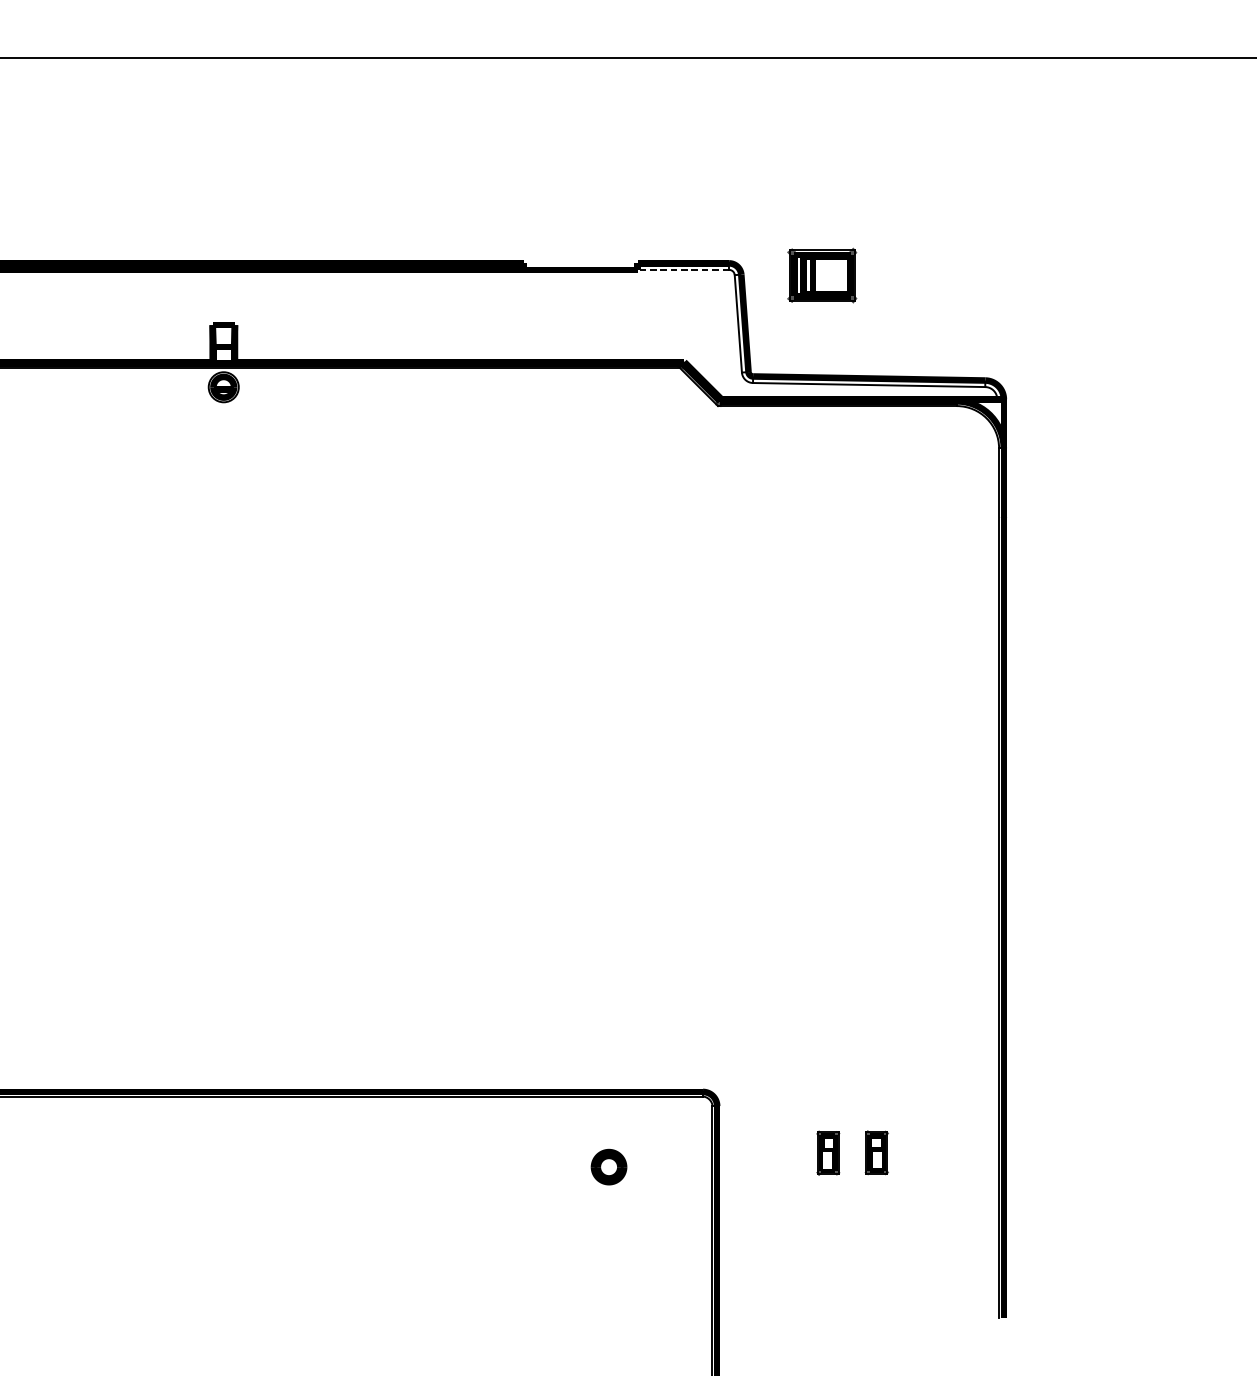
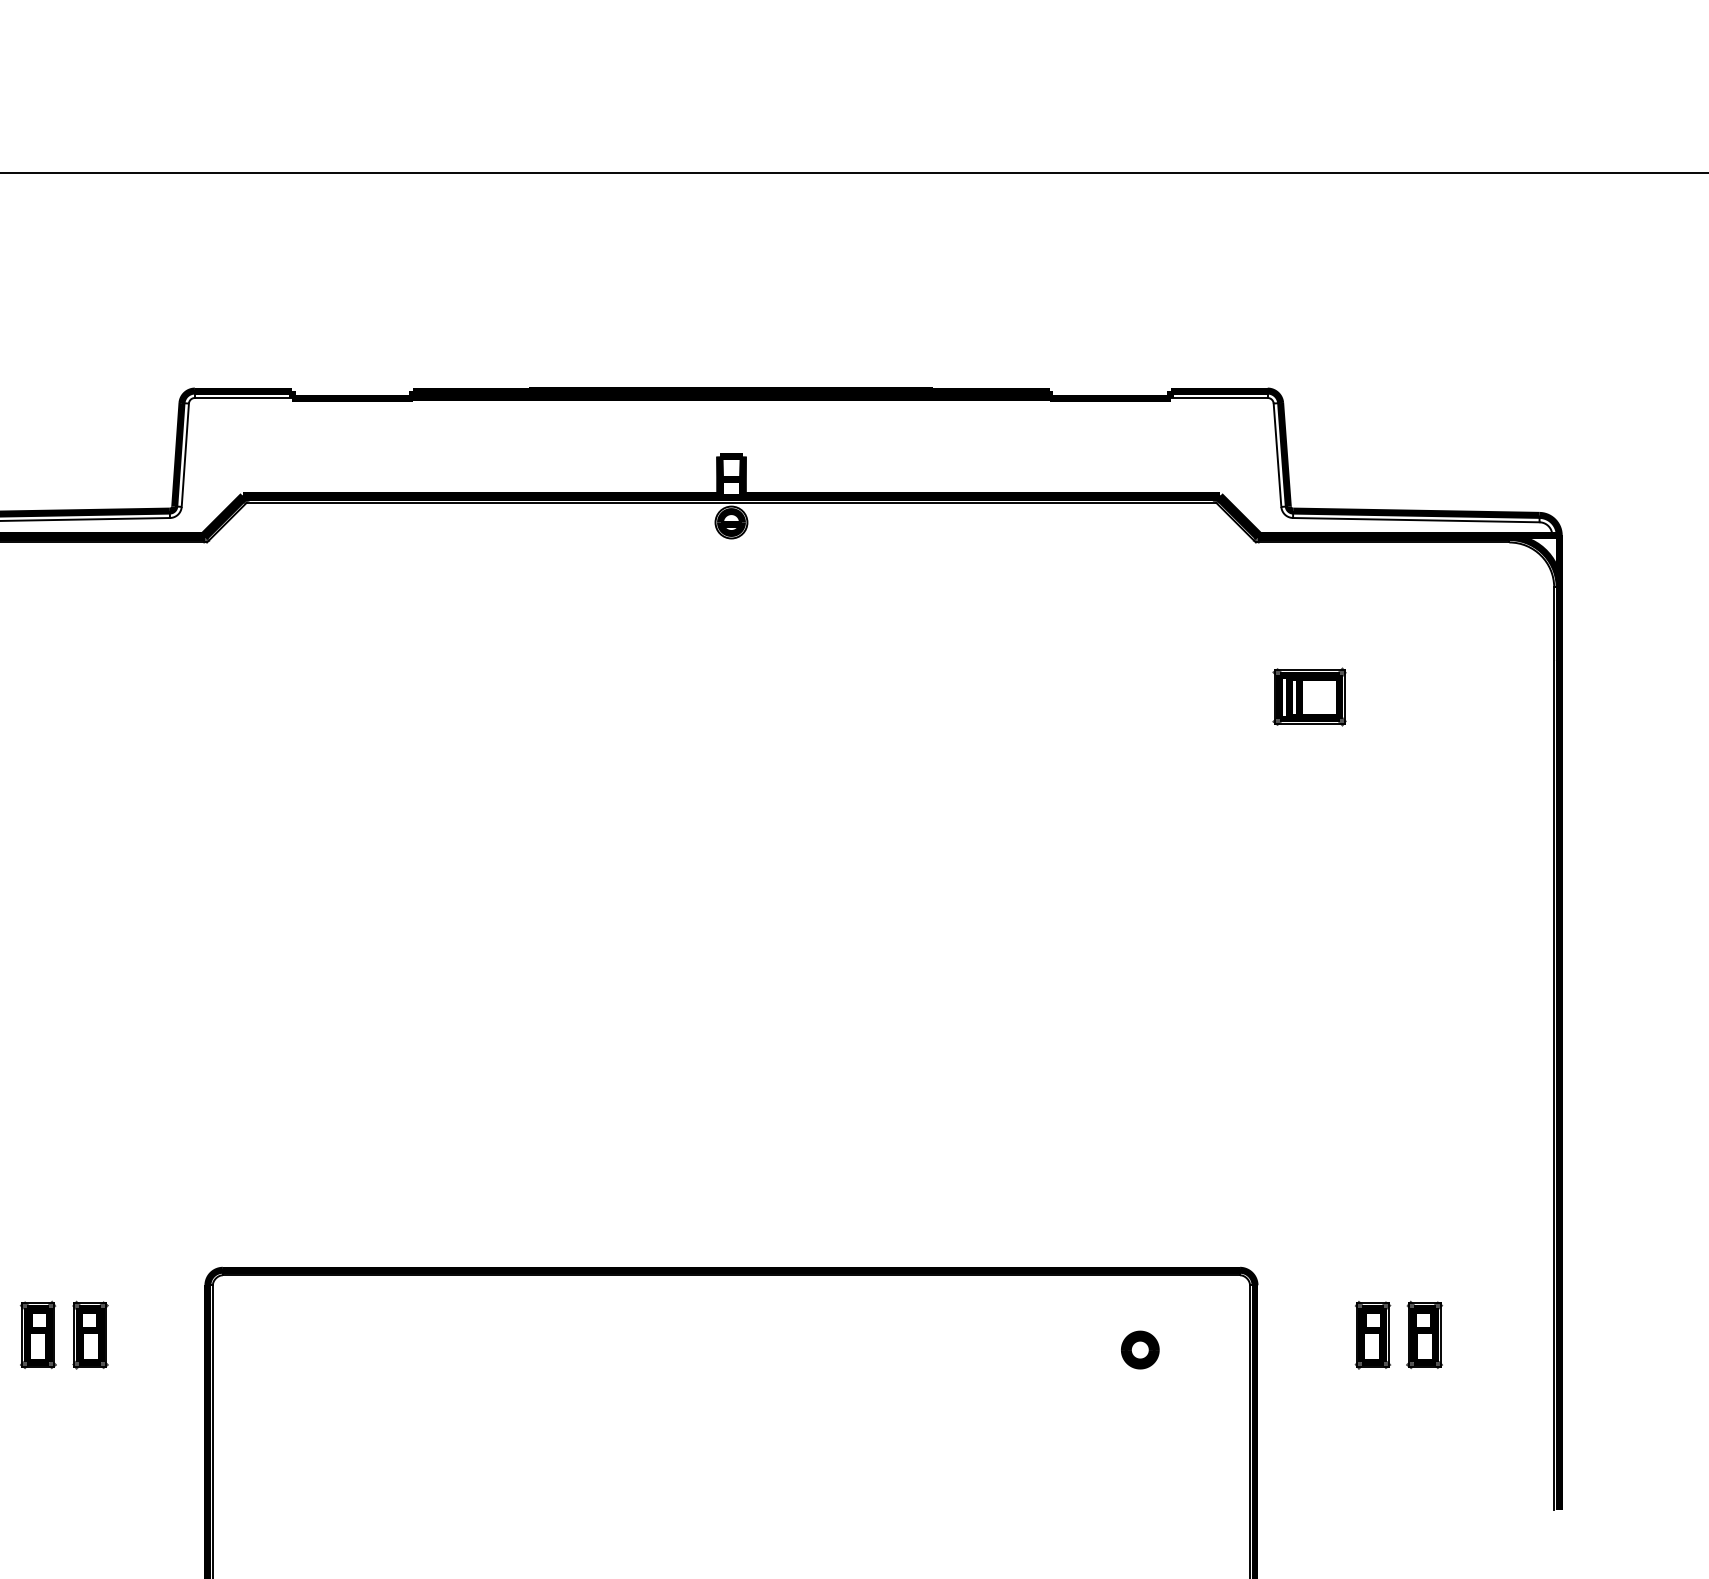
line: (683, 270) -> (1219, 398), dashed -> solid
part: (822, 275) -> (1309, 696), moved
part: (876, 1152) -> (1424, 1334), size x1.43
part: (827, 1153) -> (1372, 1335), size x1.43

